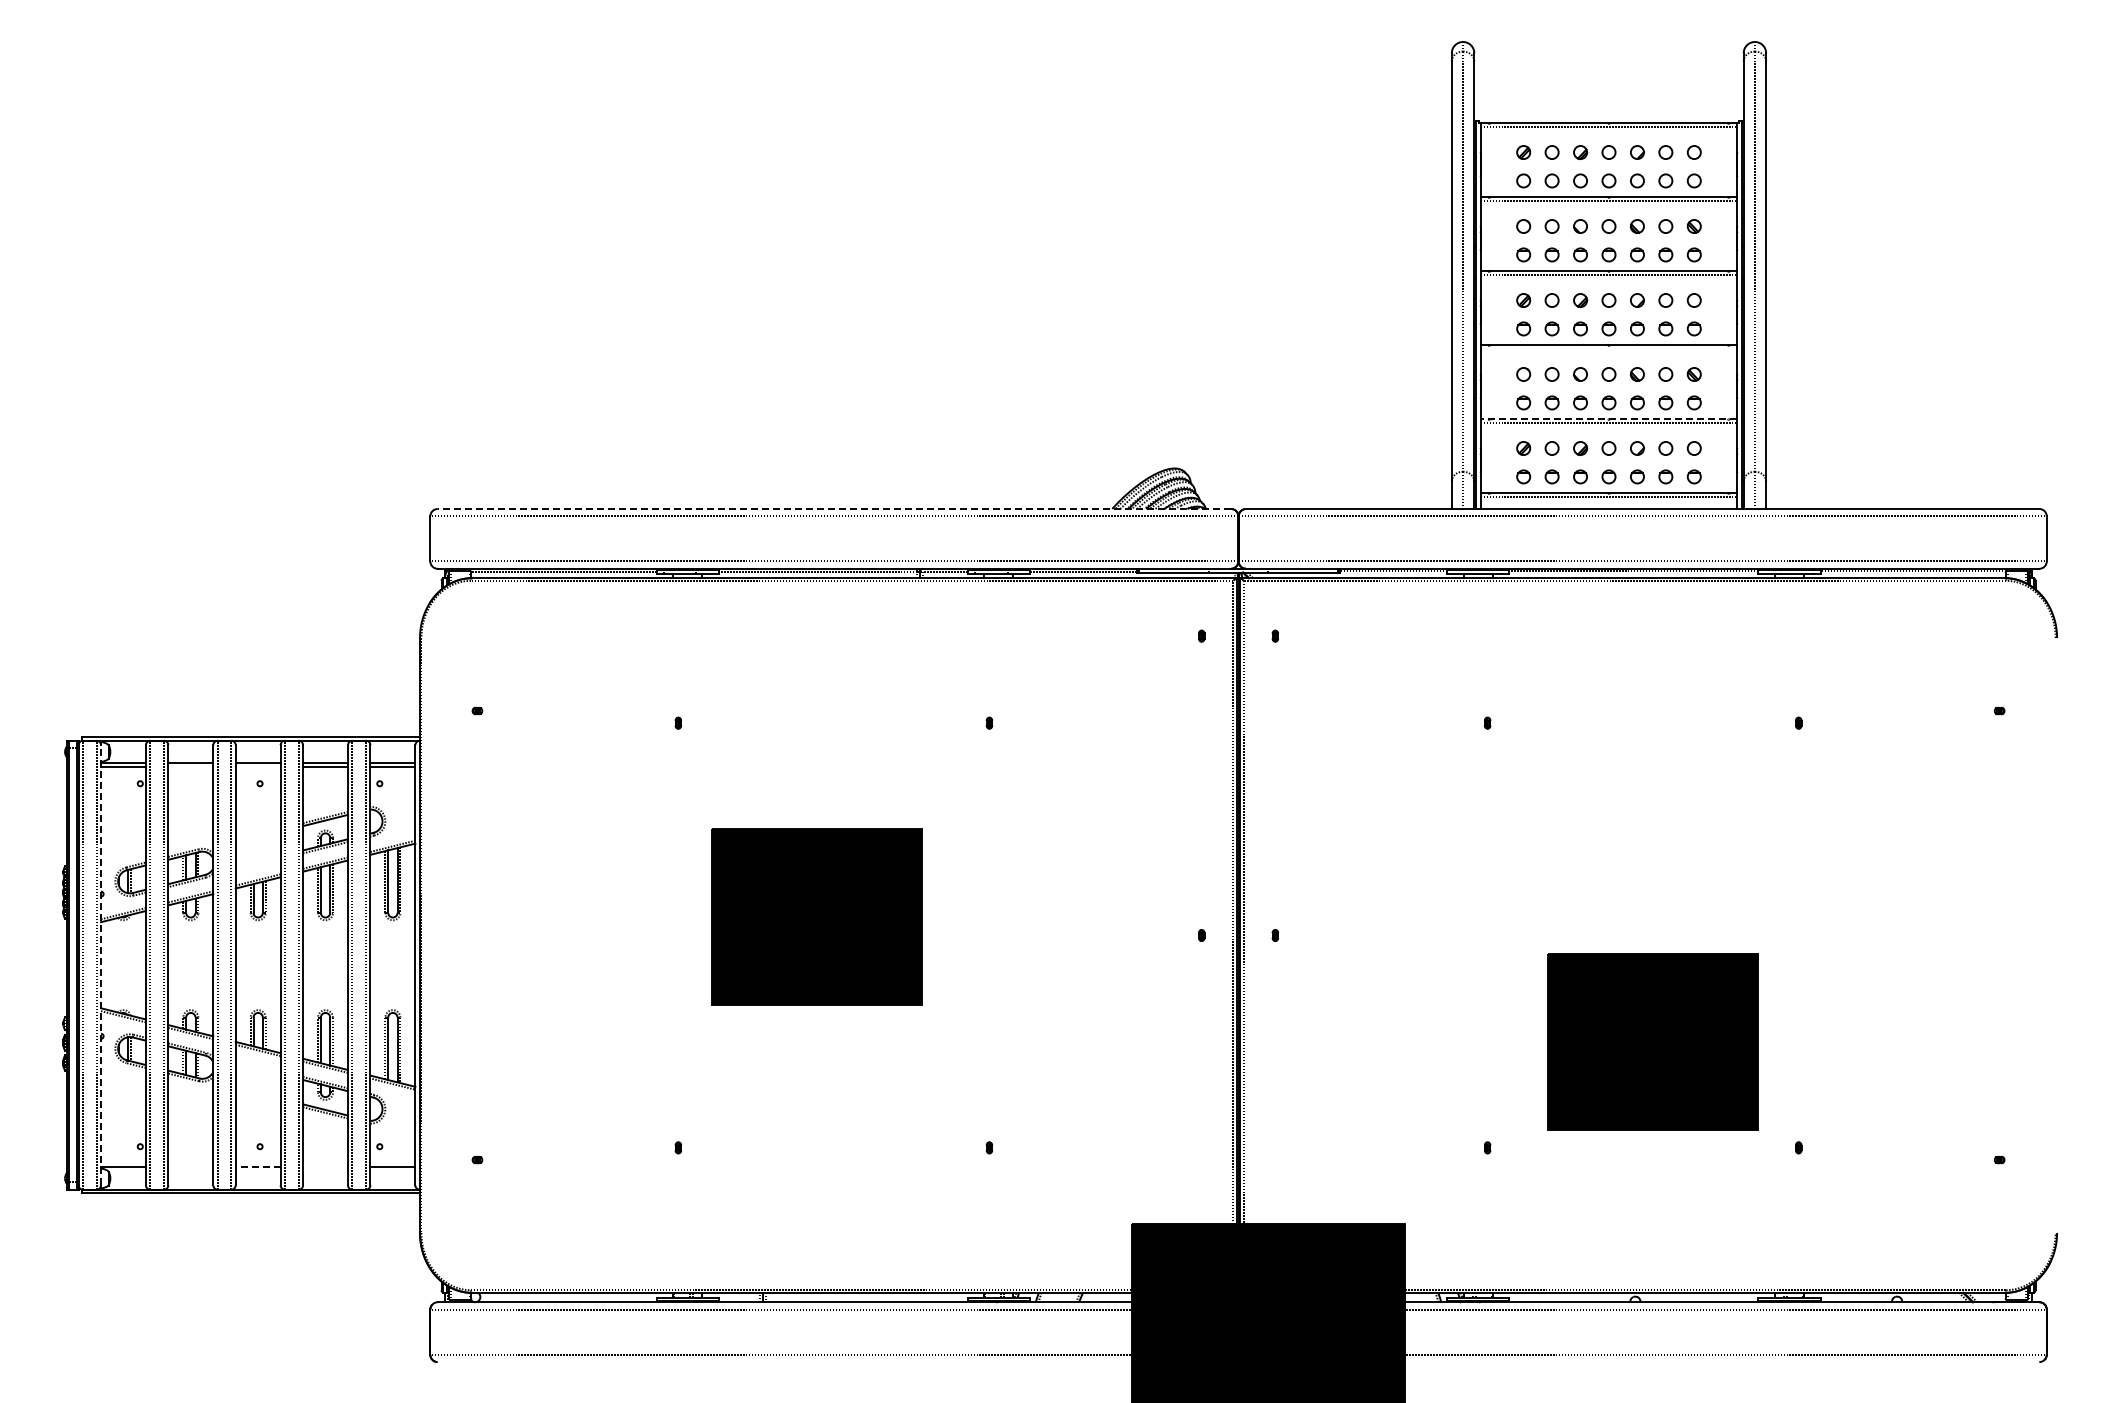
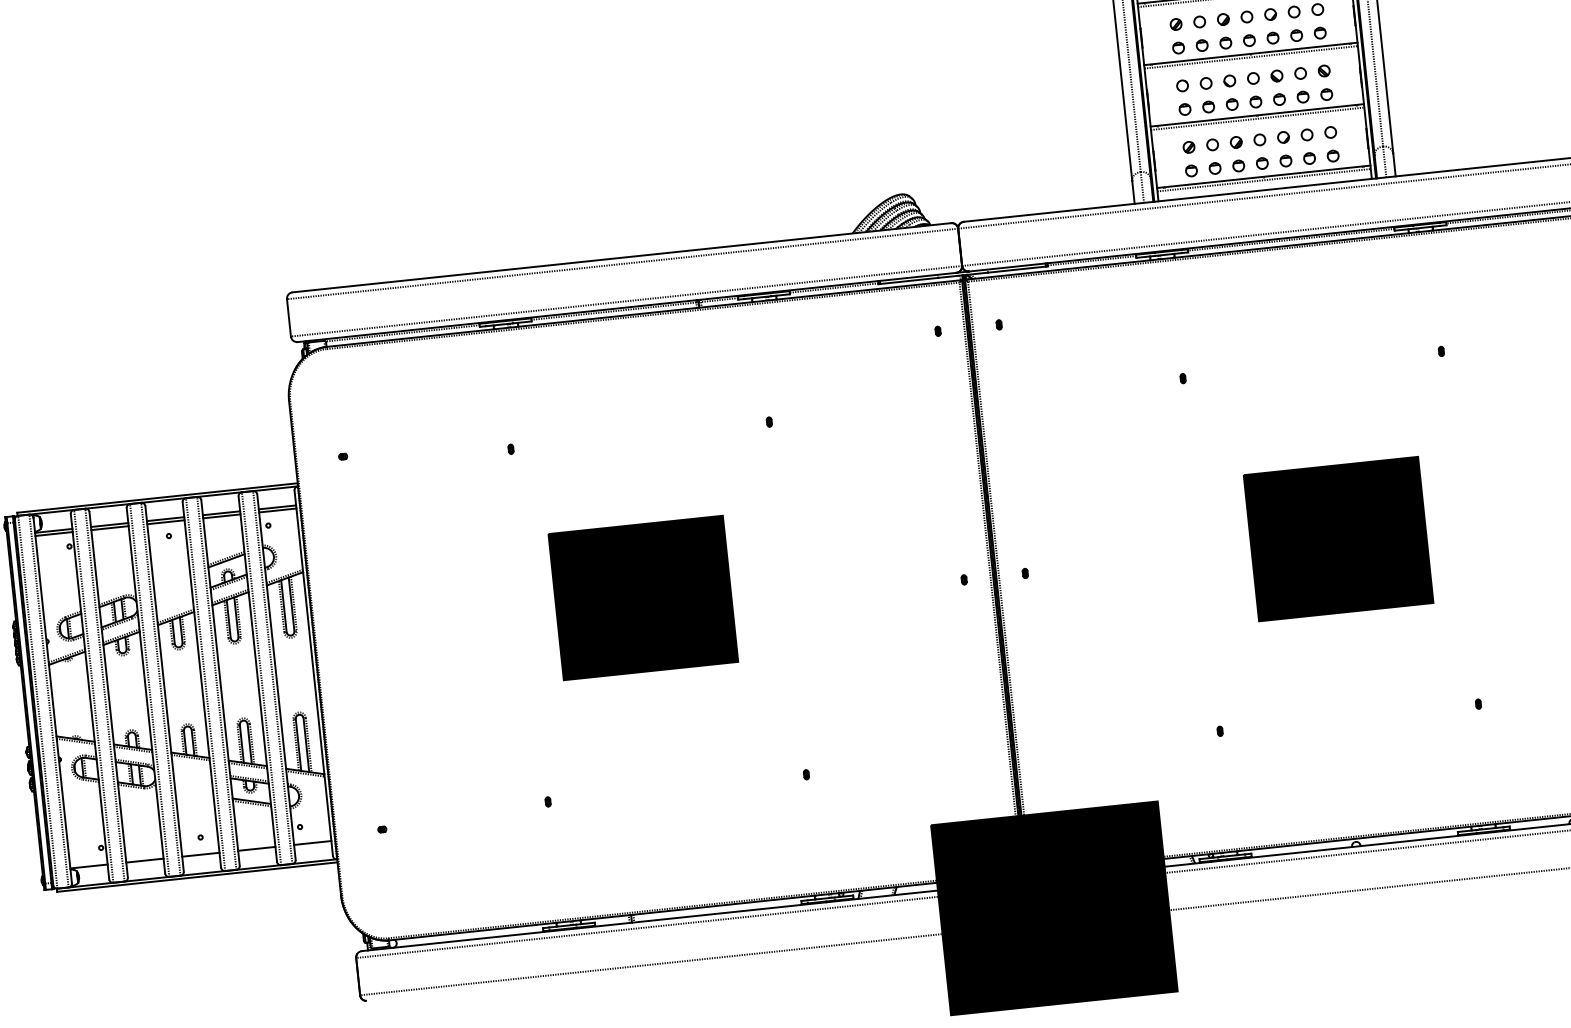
line: (1608, 349) -> (1250, 57), added
line: (1608, 418) -> (1256, 115), dashed -> solid
line: (834, 508) -> (621, 257), dashed -> solid
line: (190, 766) -> (109, 527), added
line: (257, 766) -> (165, 521), added
line: (101, 964) -> (53, 700), dashed -> solid
part: (1652, 1041) -> (1338, 538), moved
line: (190, 1167) -> (144, 860), added
line: (257, 1167) -> (200, 854), dashed -> solid
line: (325, 1167) -> (256, 849), added

